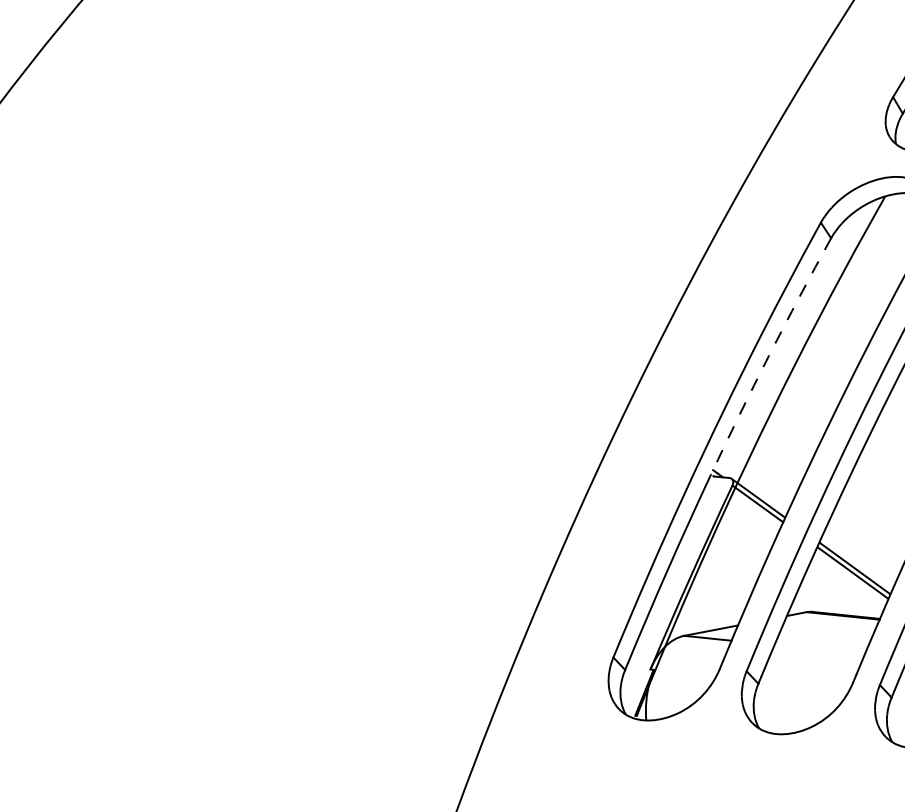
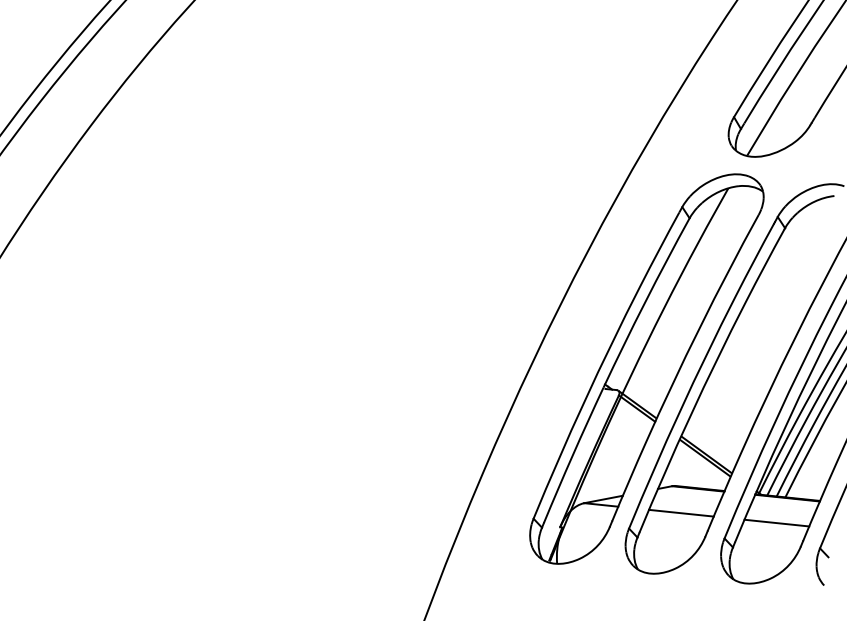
arc: (769, 355) -> (645, 302), dashed -> solid
line: (819, 648) -> (681, 512), added

